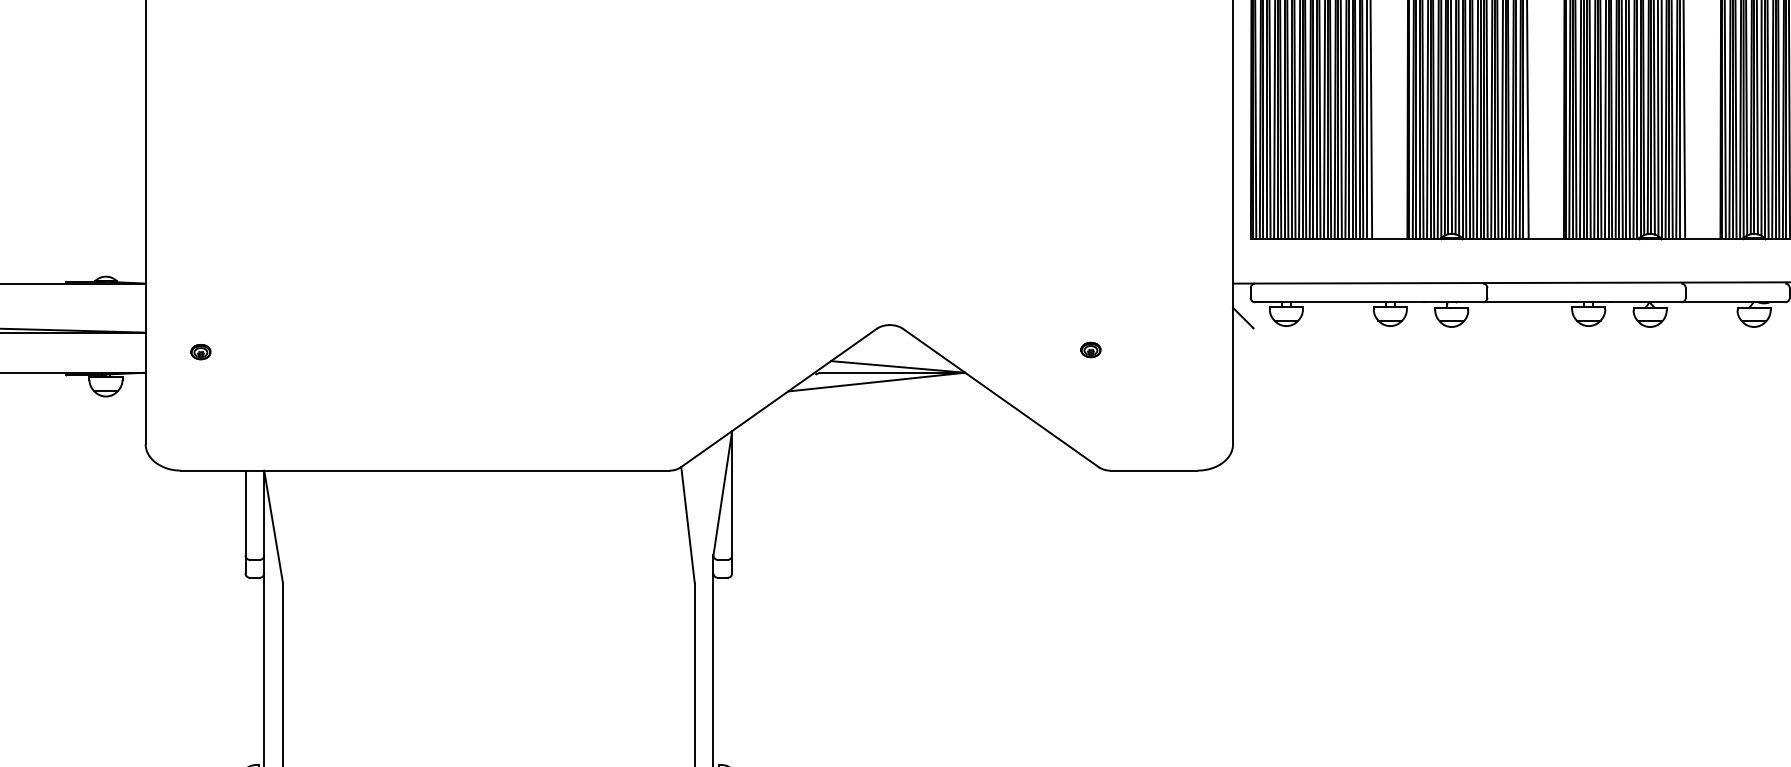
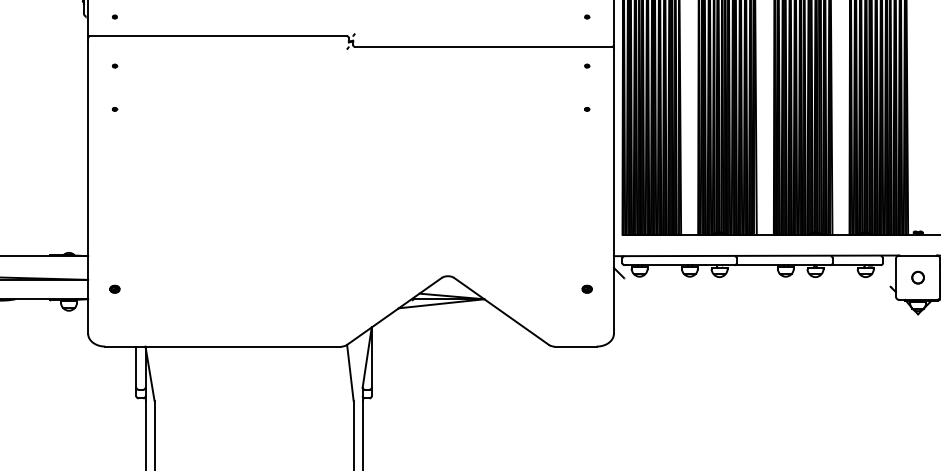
part: (1089, 348) -> (586, 288), moved

